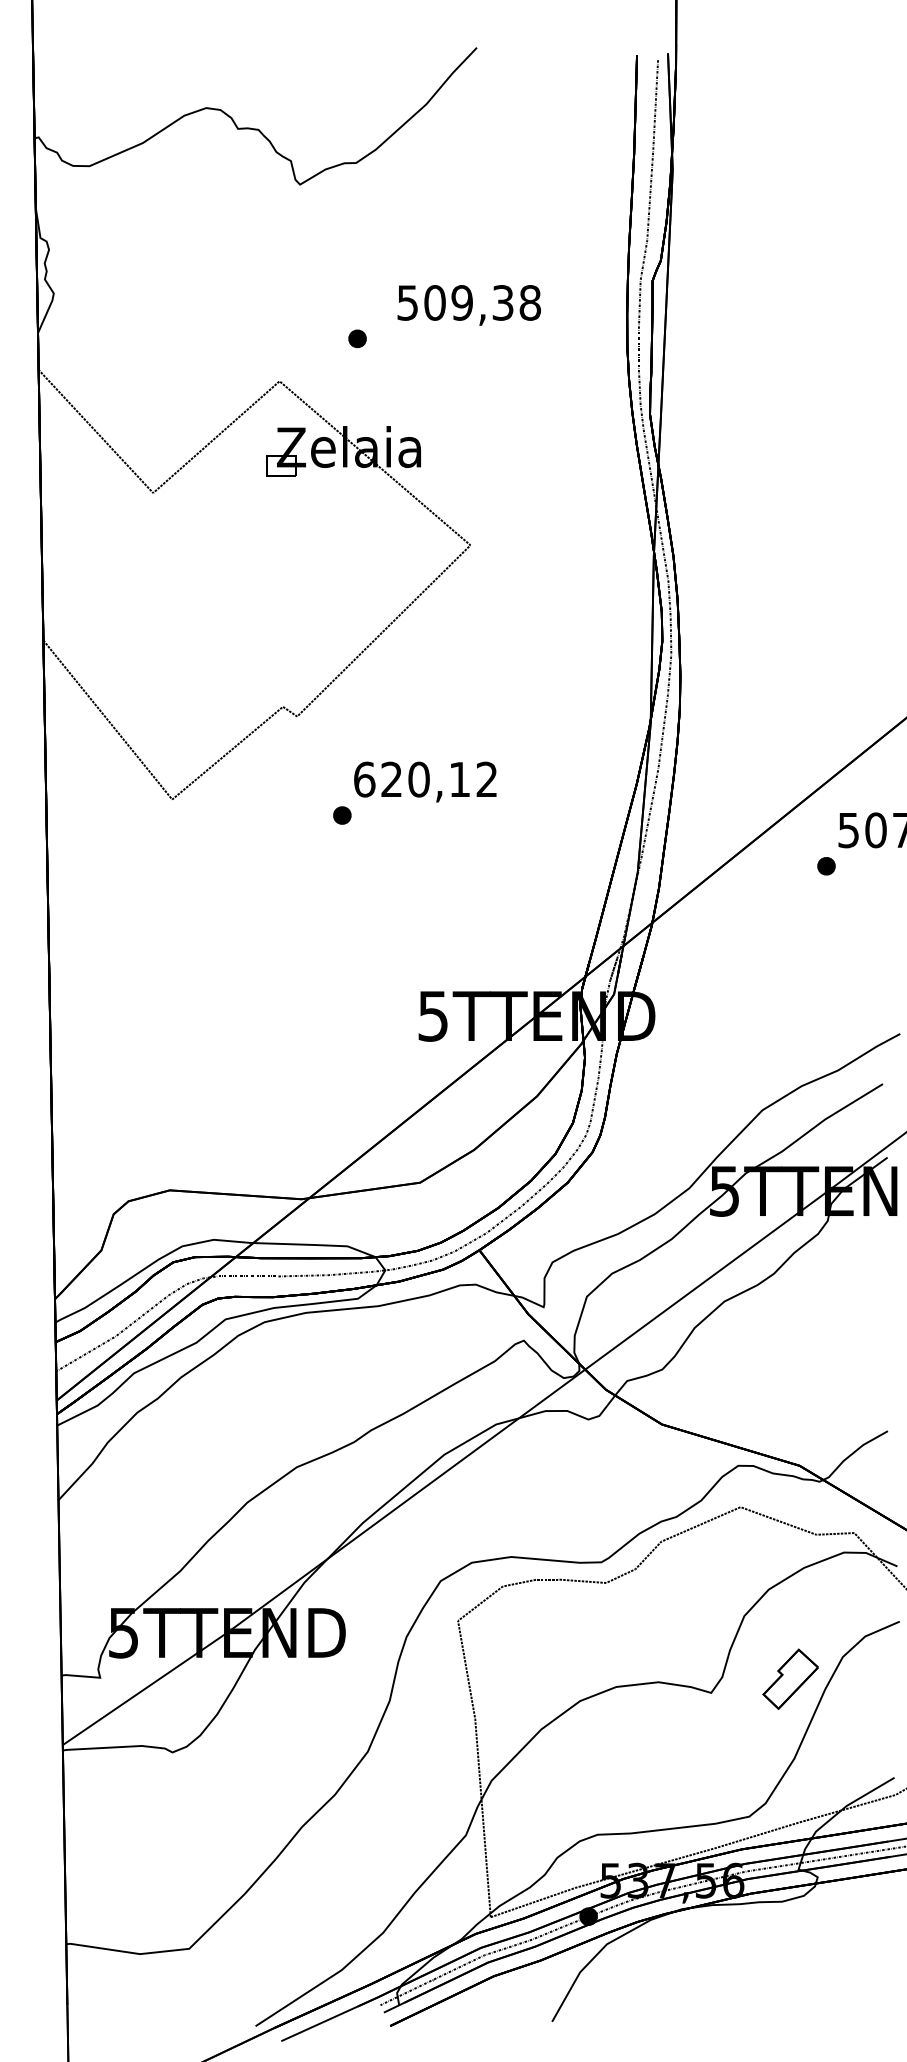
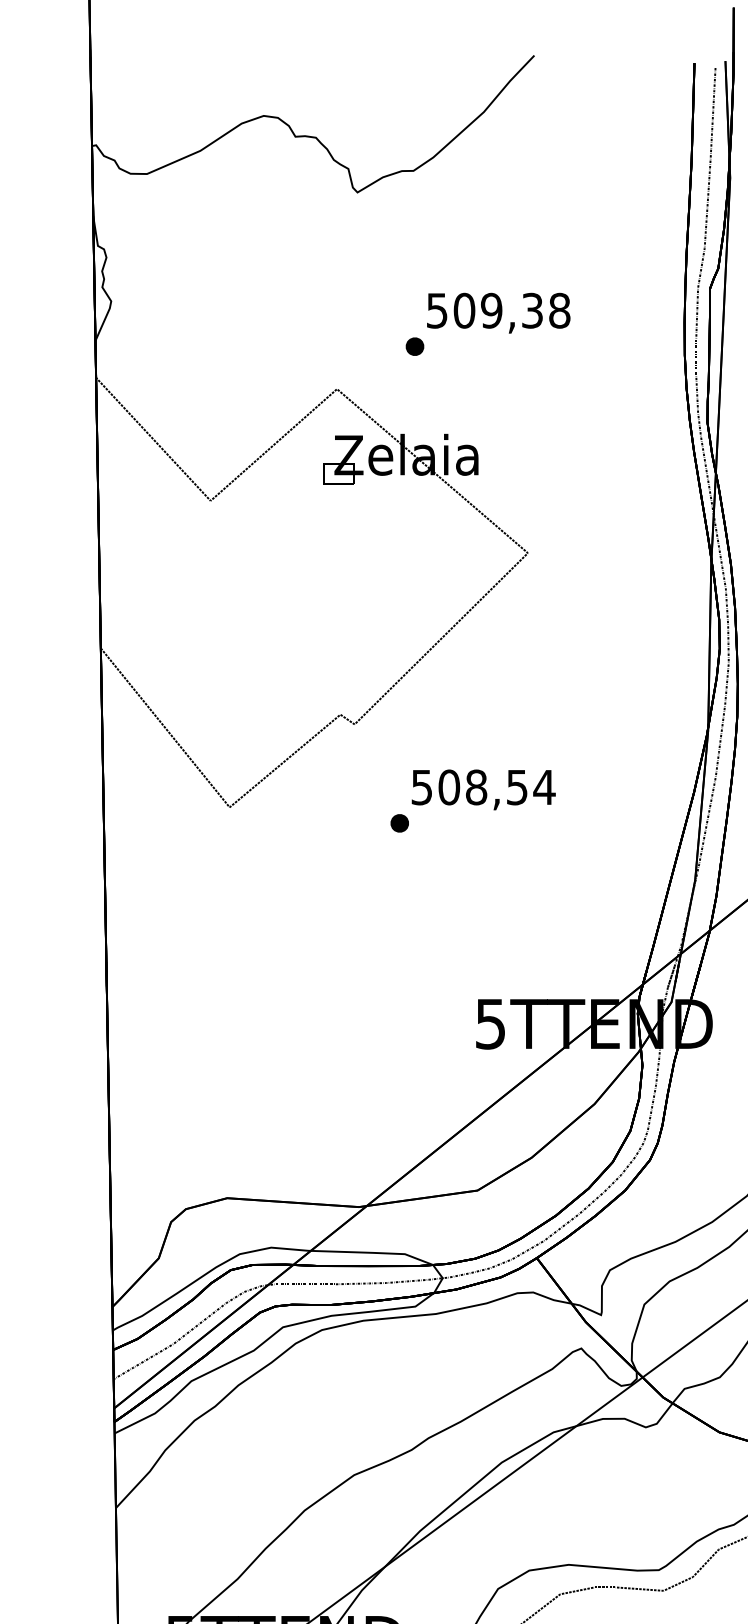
text: (468, 305) -> (497, 313), moved
text: (426, 779) -> (483, 787), 620,12 -> 508,54

